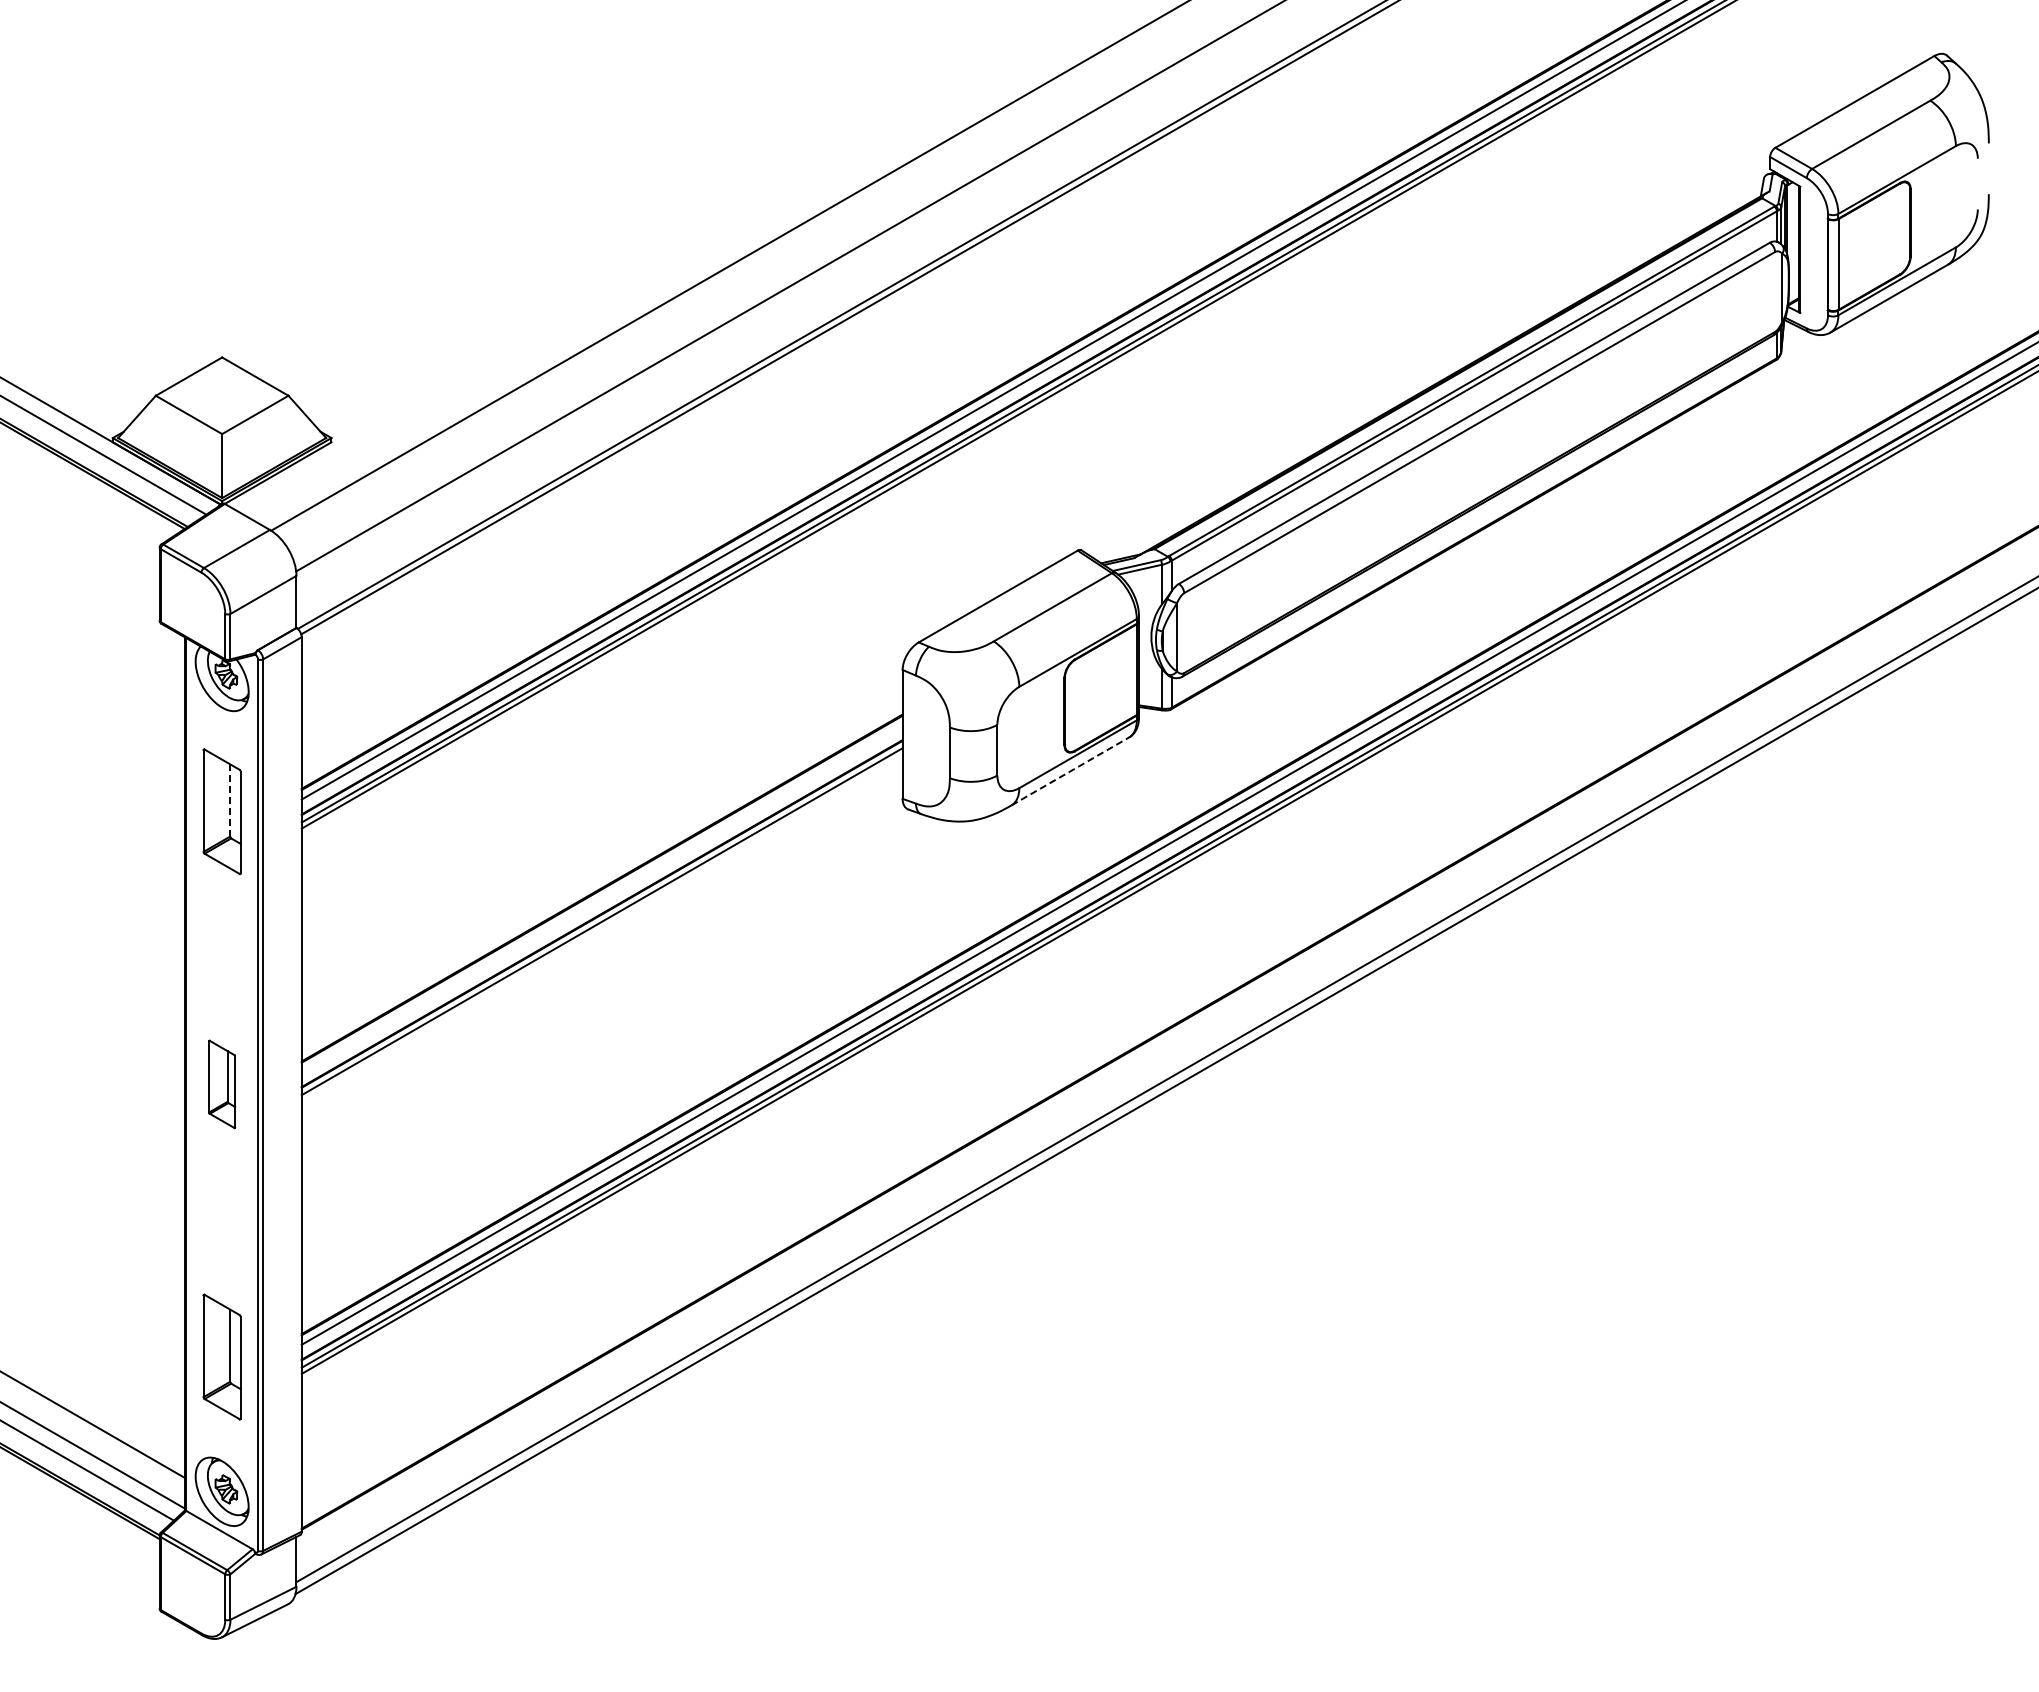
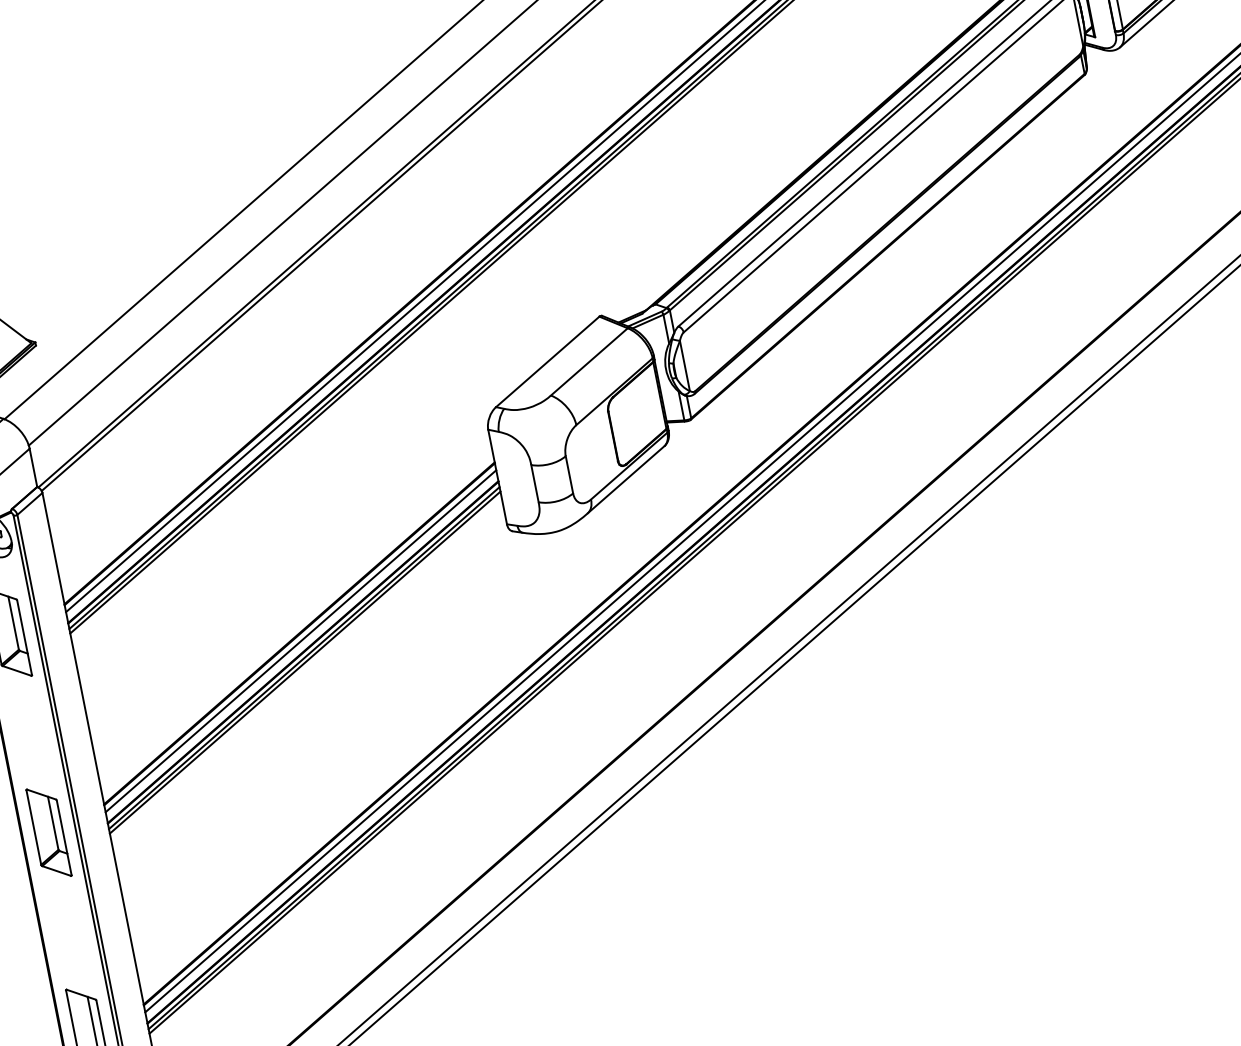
line: (1070, 771) -> (626, 479), dashed -> solid
line: (230, 800) -> (13, 623), dashed -> solid
line: (601, 898) -> (300, 641), added
line: (601, 927) -> (304, 662), added
part: (221, 1084) -> (48, 832), size x1.43

